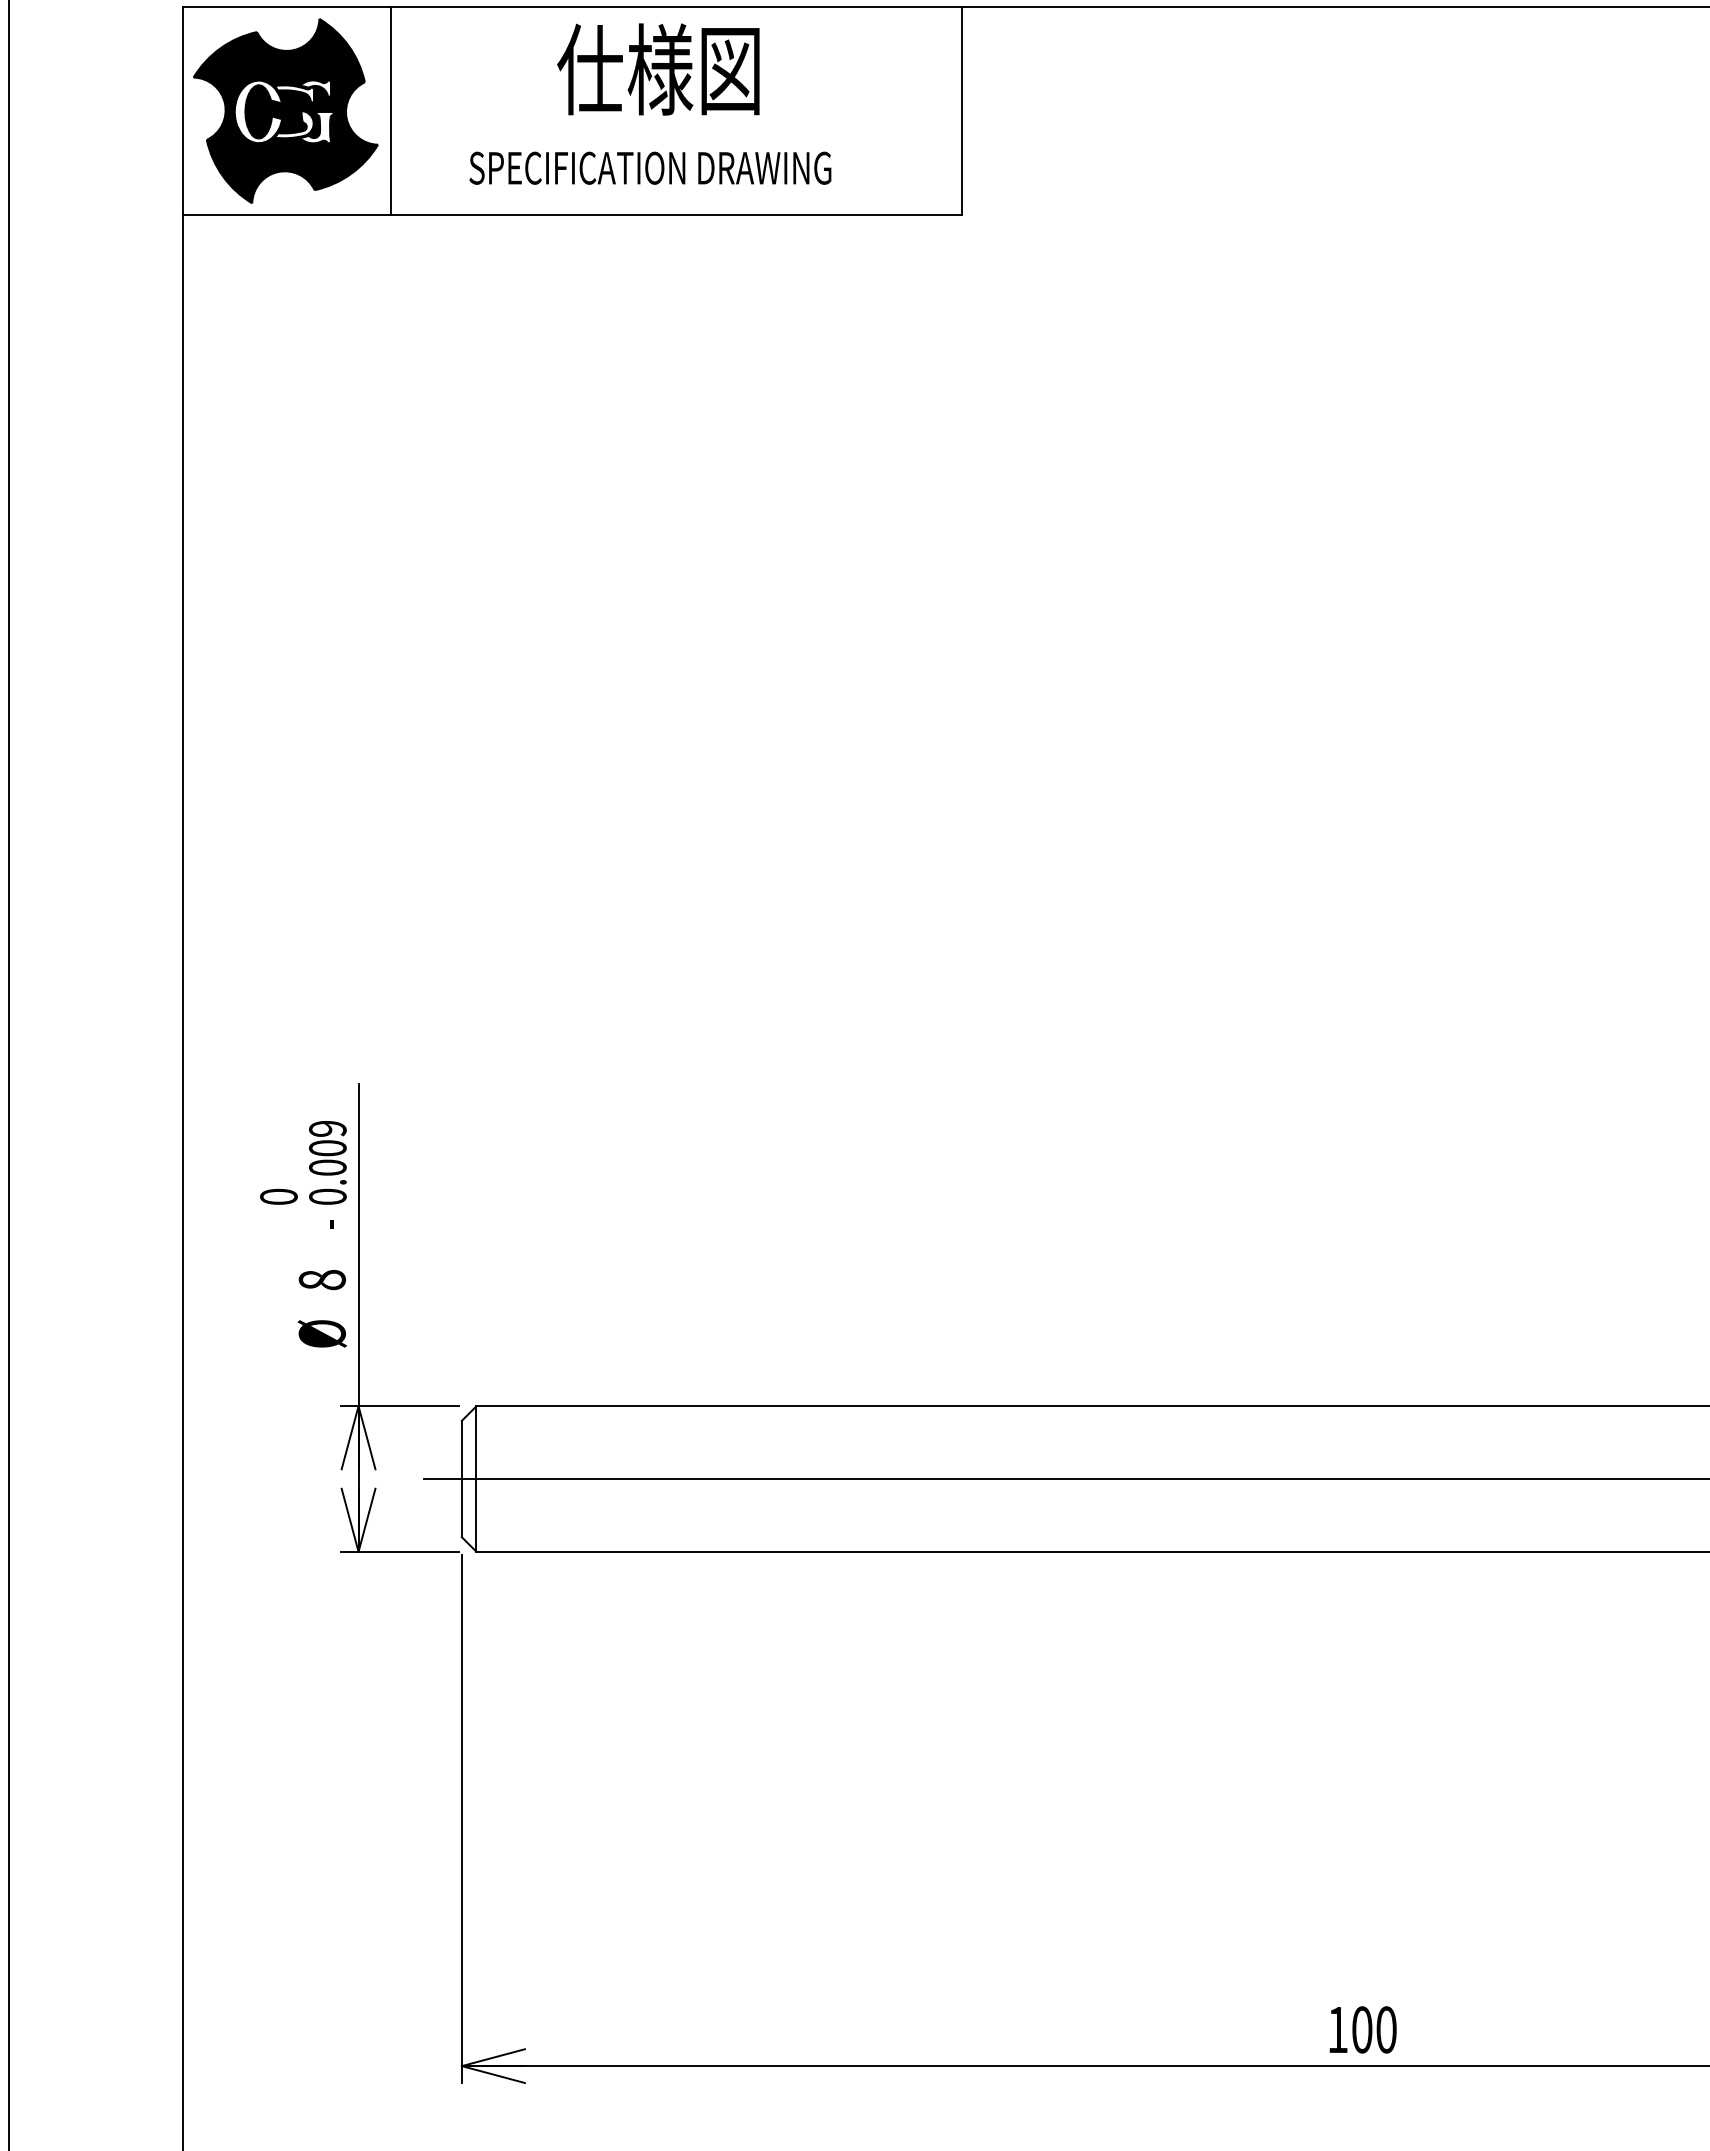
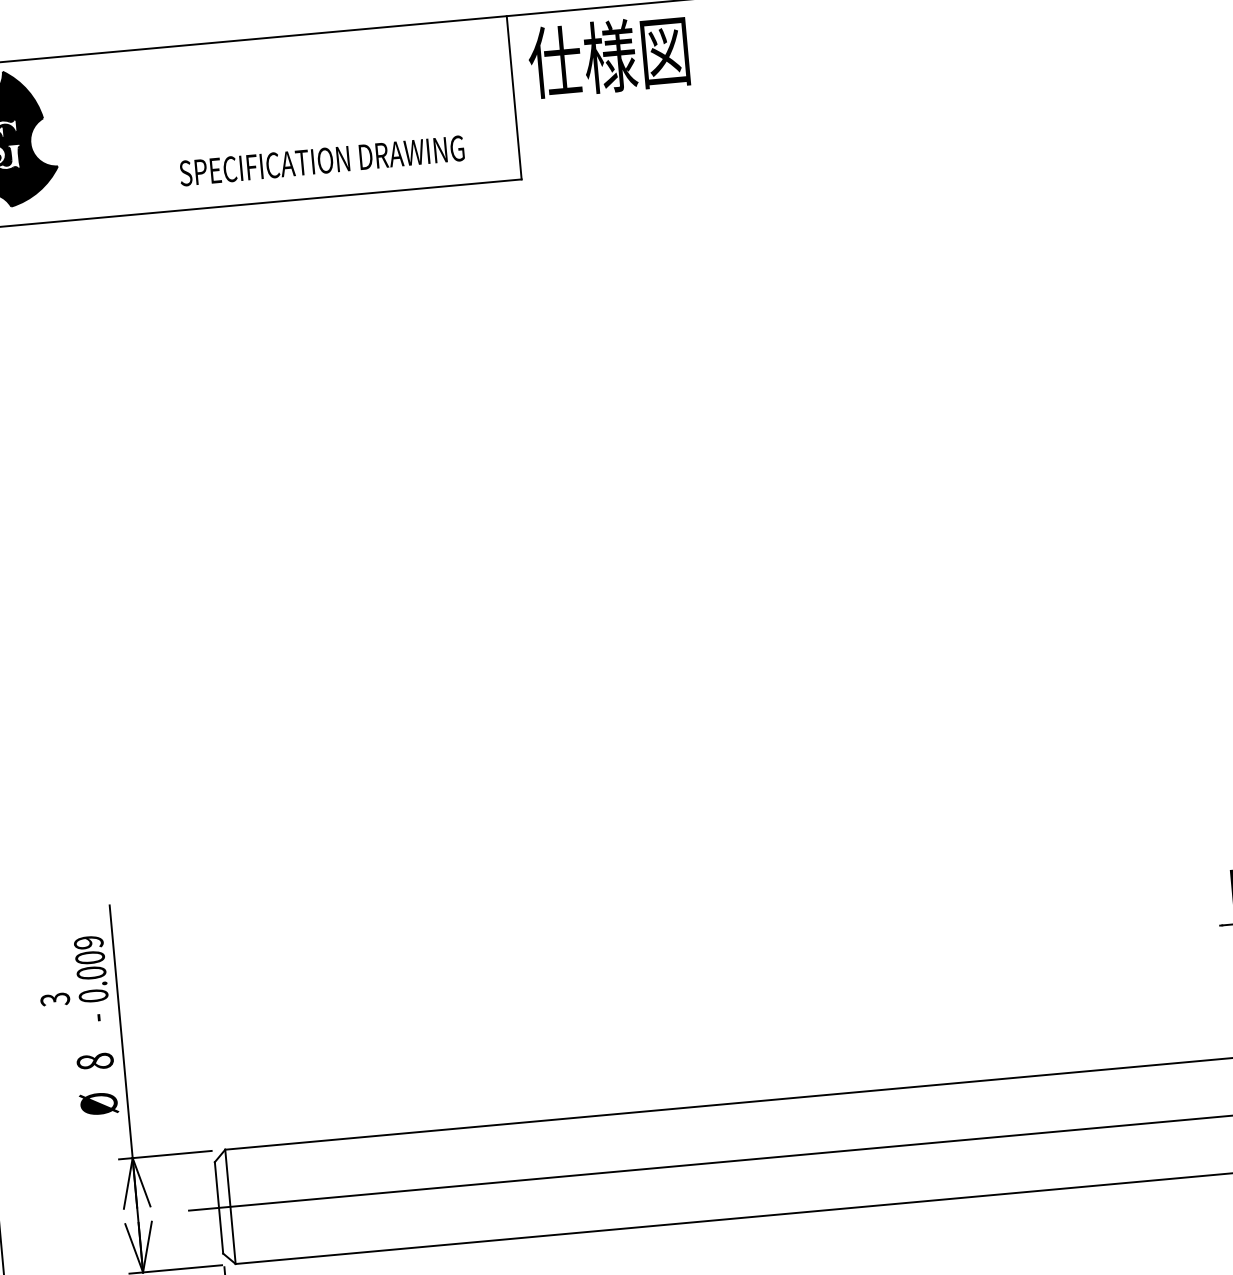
text: (658, 69) -> (608, 56), moved
line: (390, 110) -> (65, 138), removed
text: (650, 167) -> (322, 160), moved
text: (278, 1196) -> (54, 999), 0 -> 3

